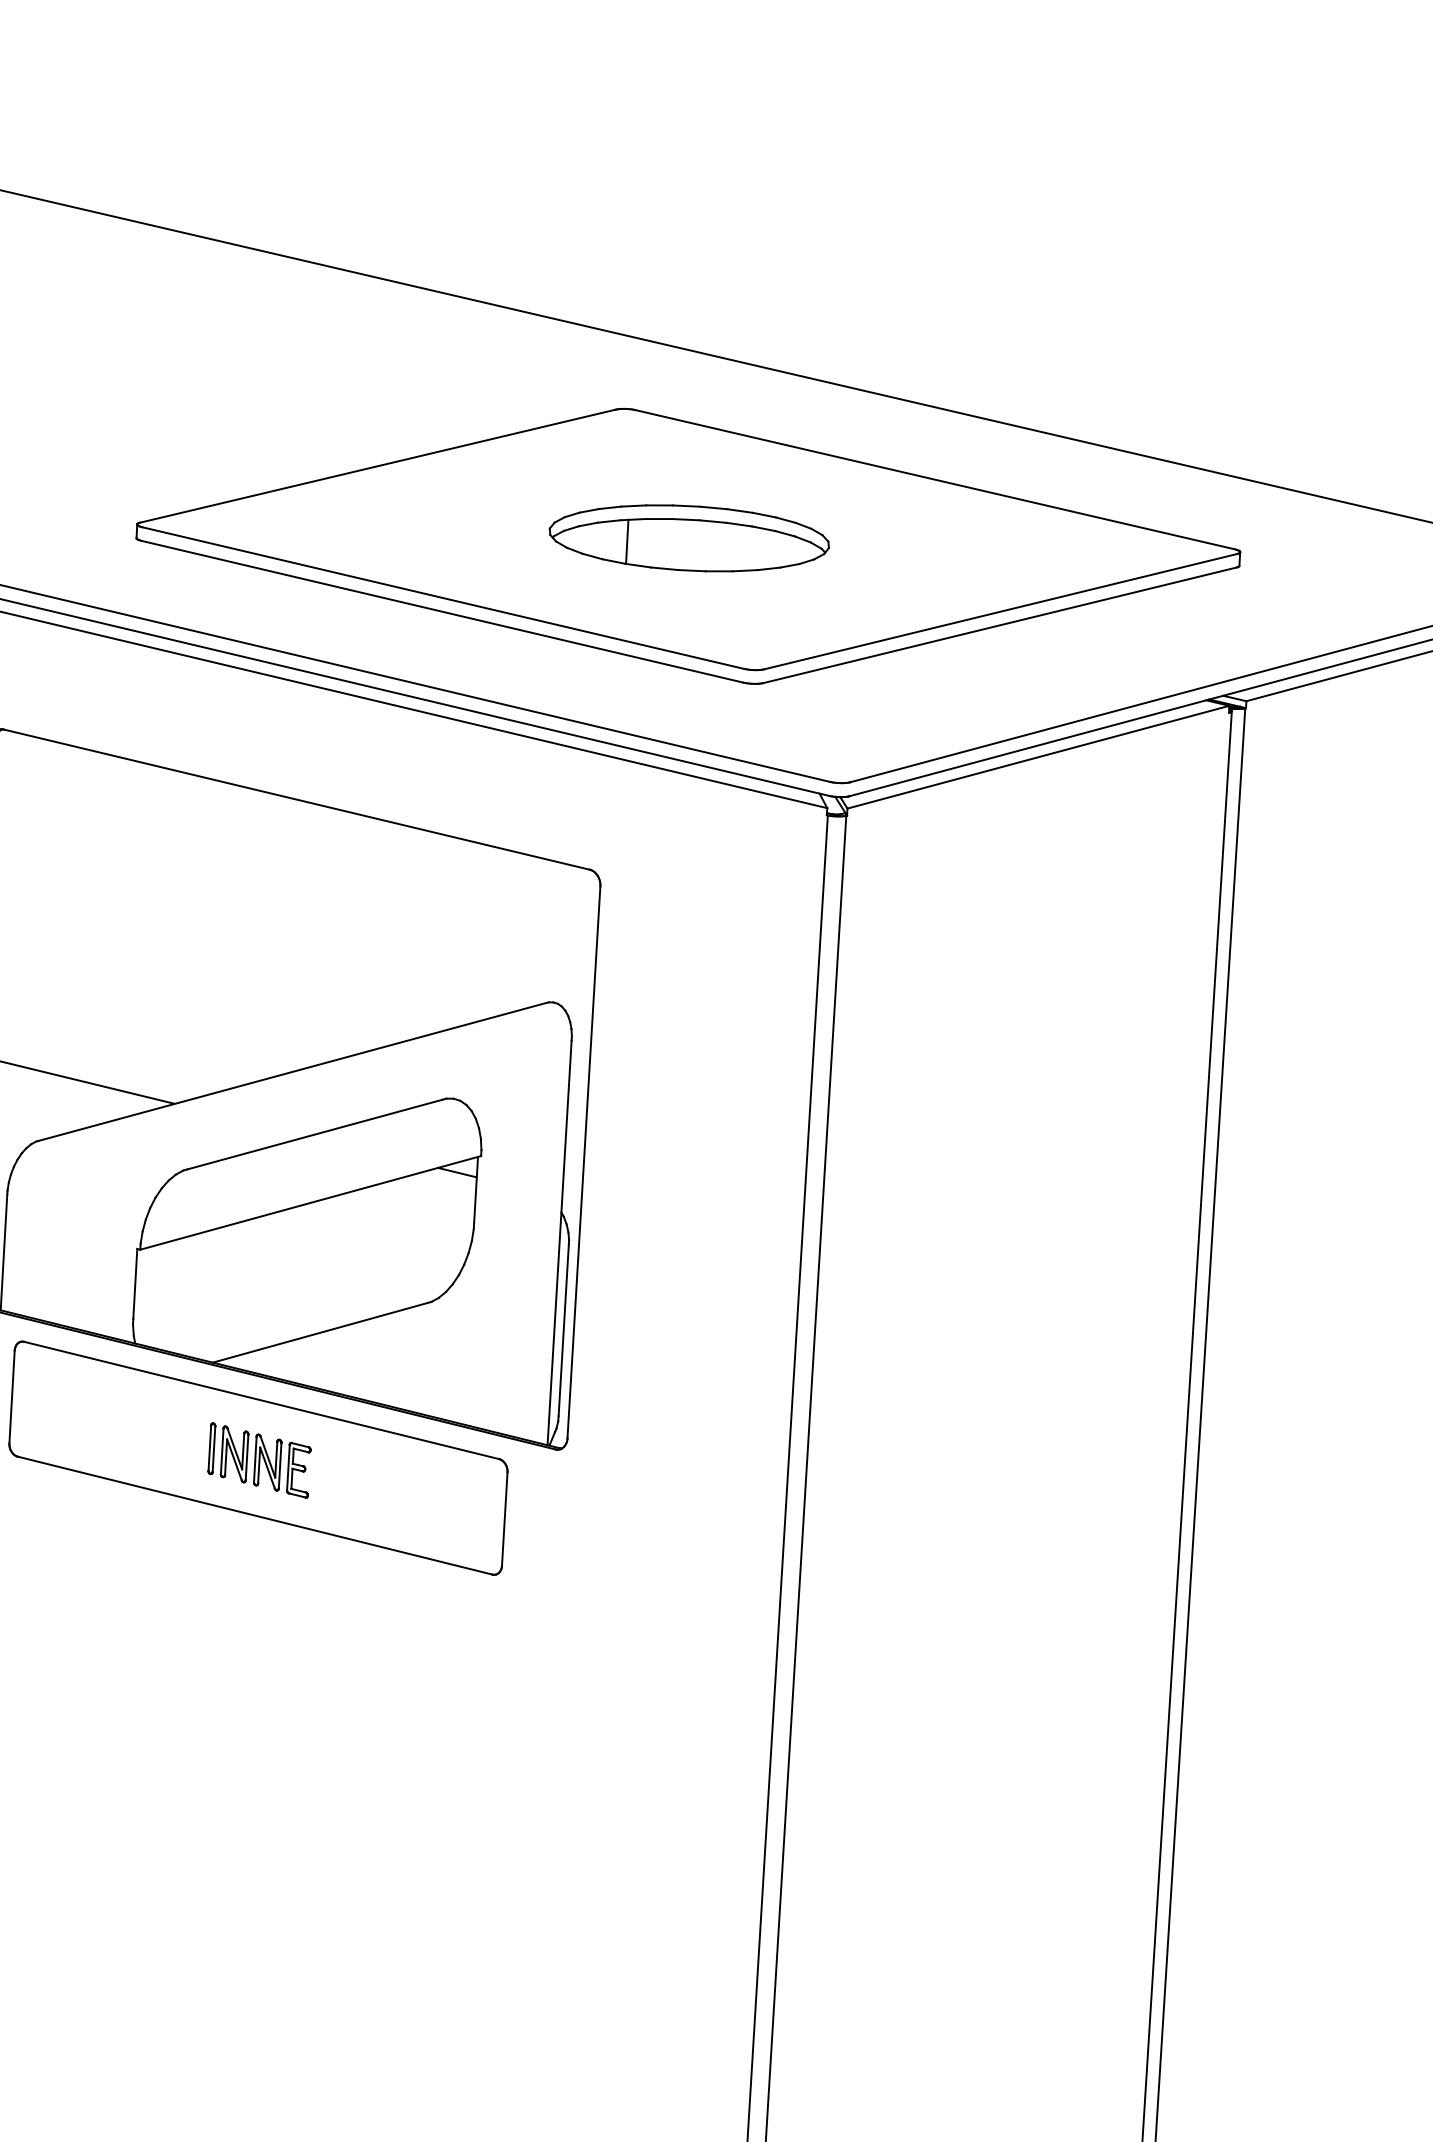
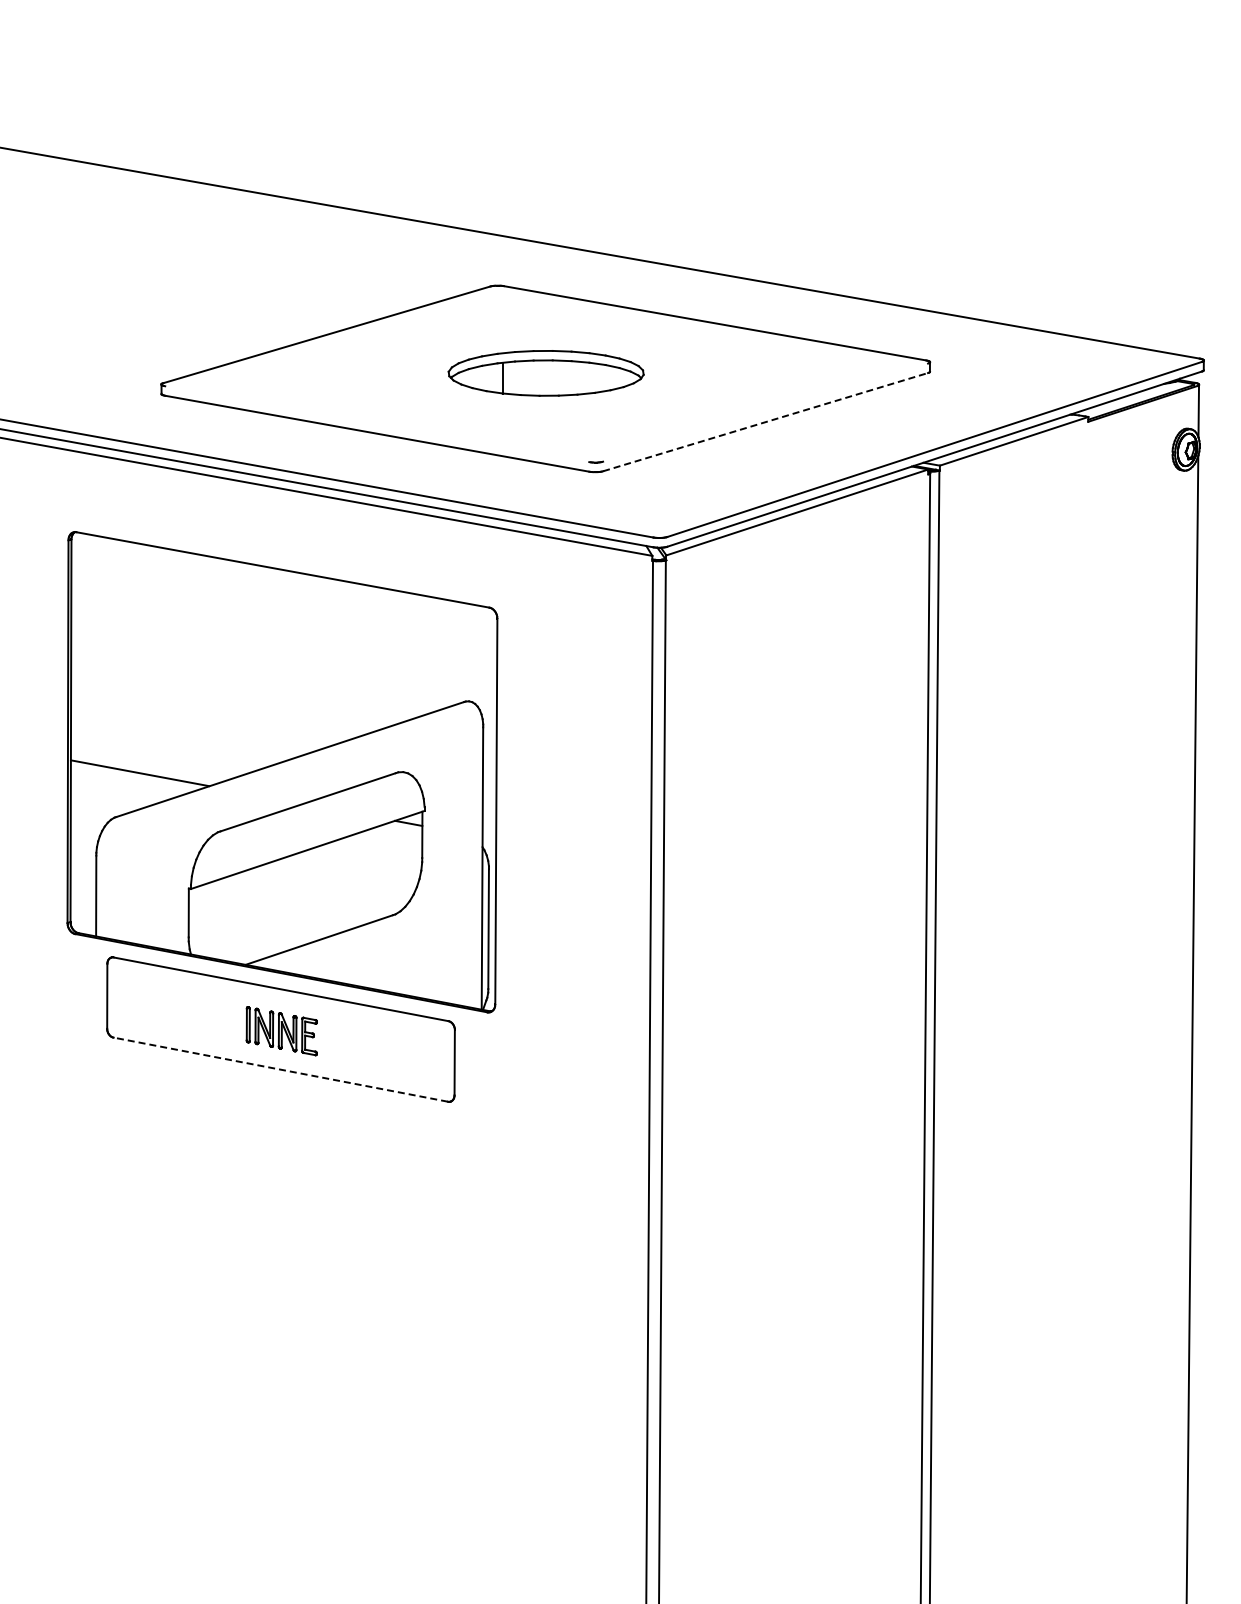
line: (443, 598) -> (377, 424), removed
line: (1000, 611) -> (765, 412), removed
line: (999, 625) -> (765, 422), solid -> dashed
line: (254, 1515) -> (280, 1069), solid -> dashed

